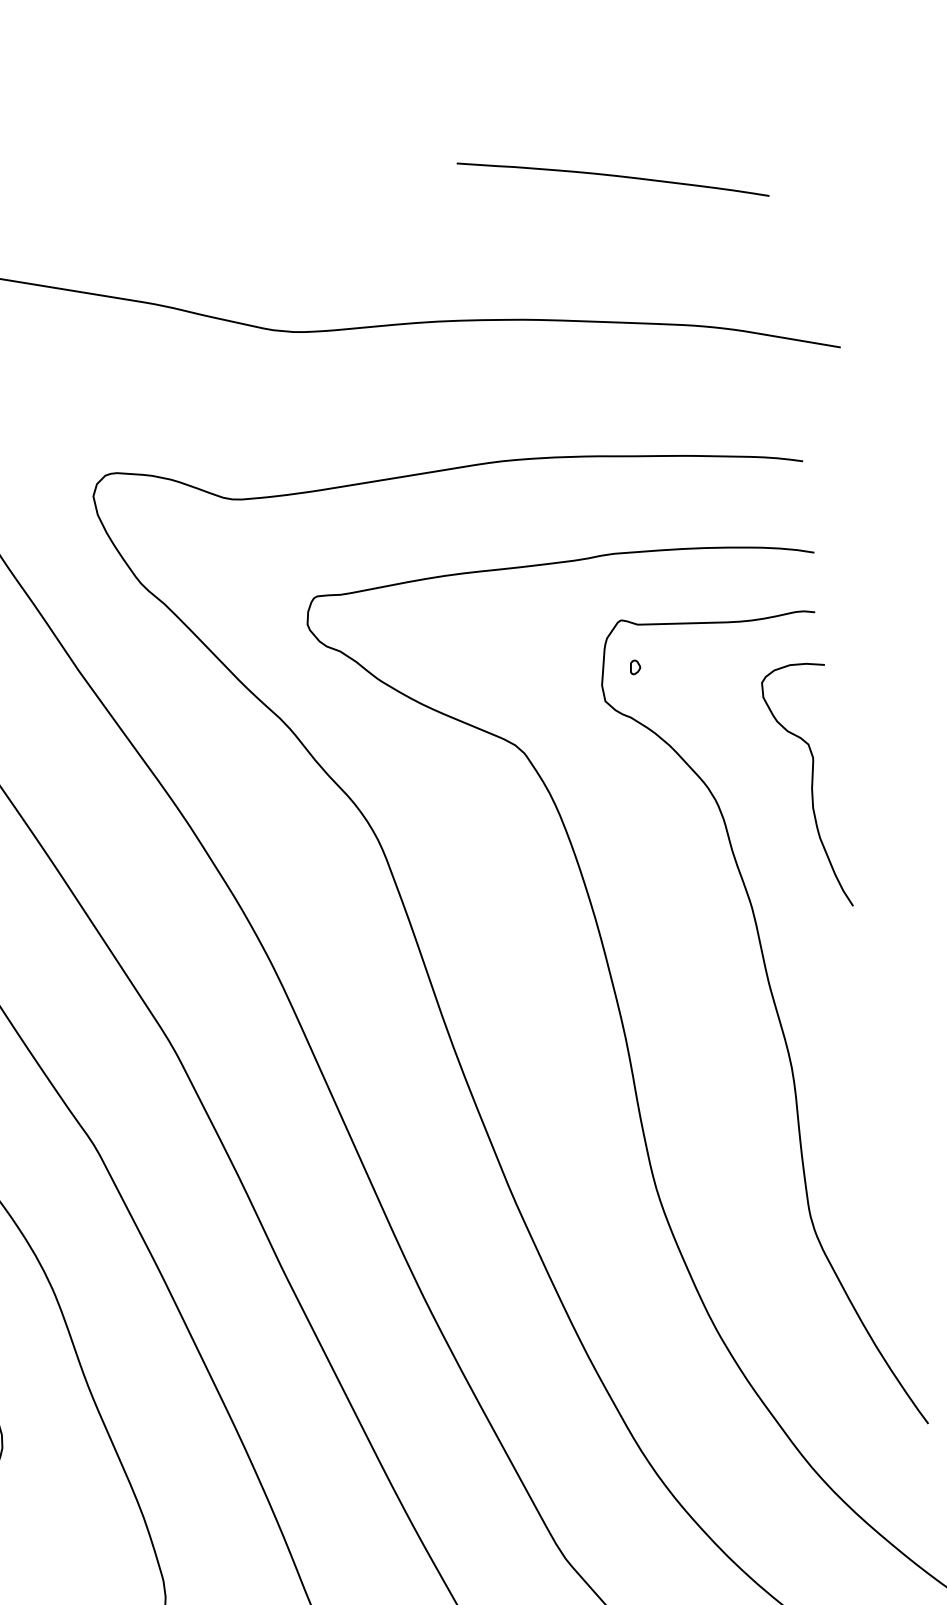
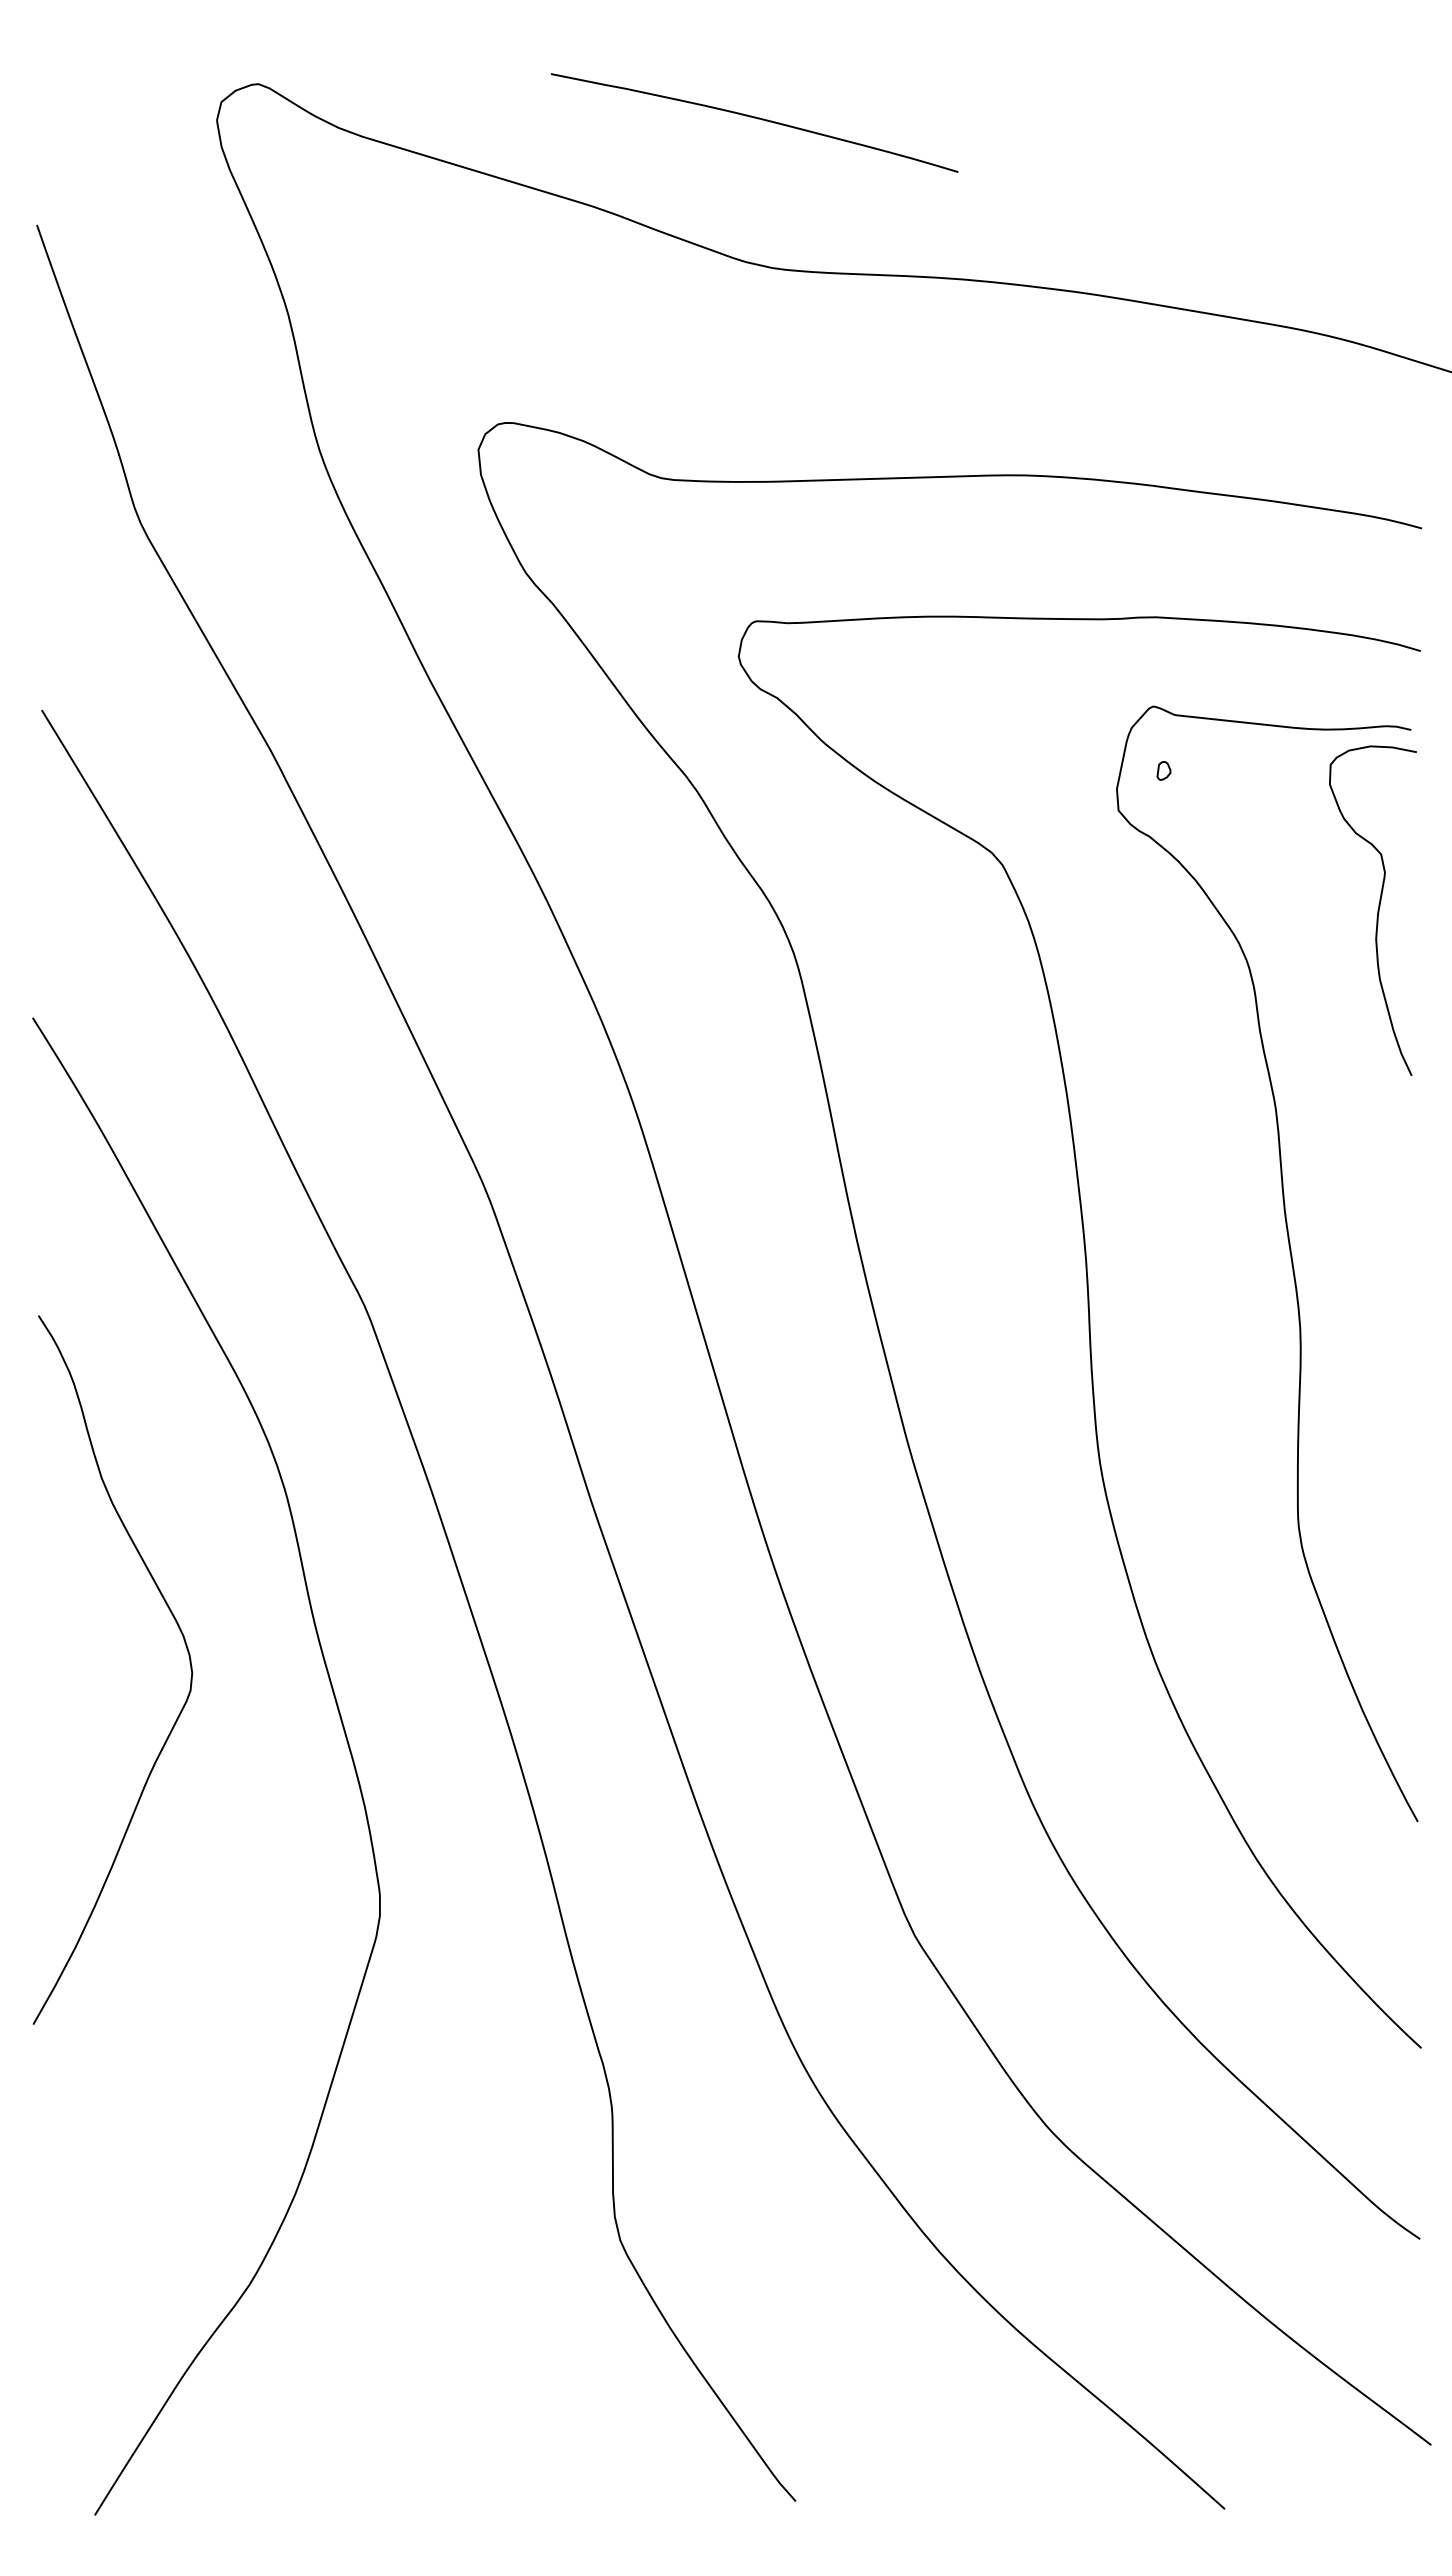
curve: (612, 176) -> (754, 118), moved
curve: (811, 786) -> (1377, 910), moved

